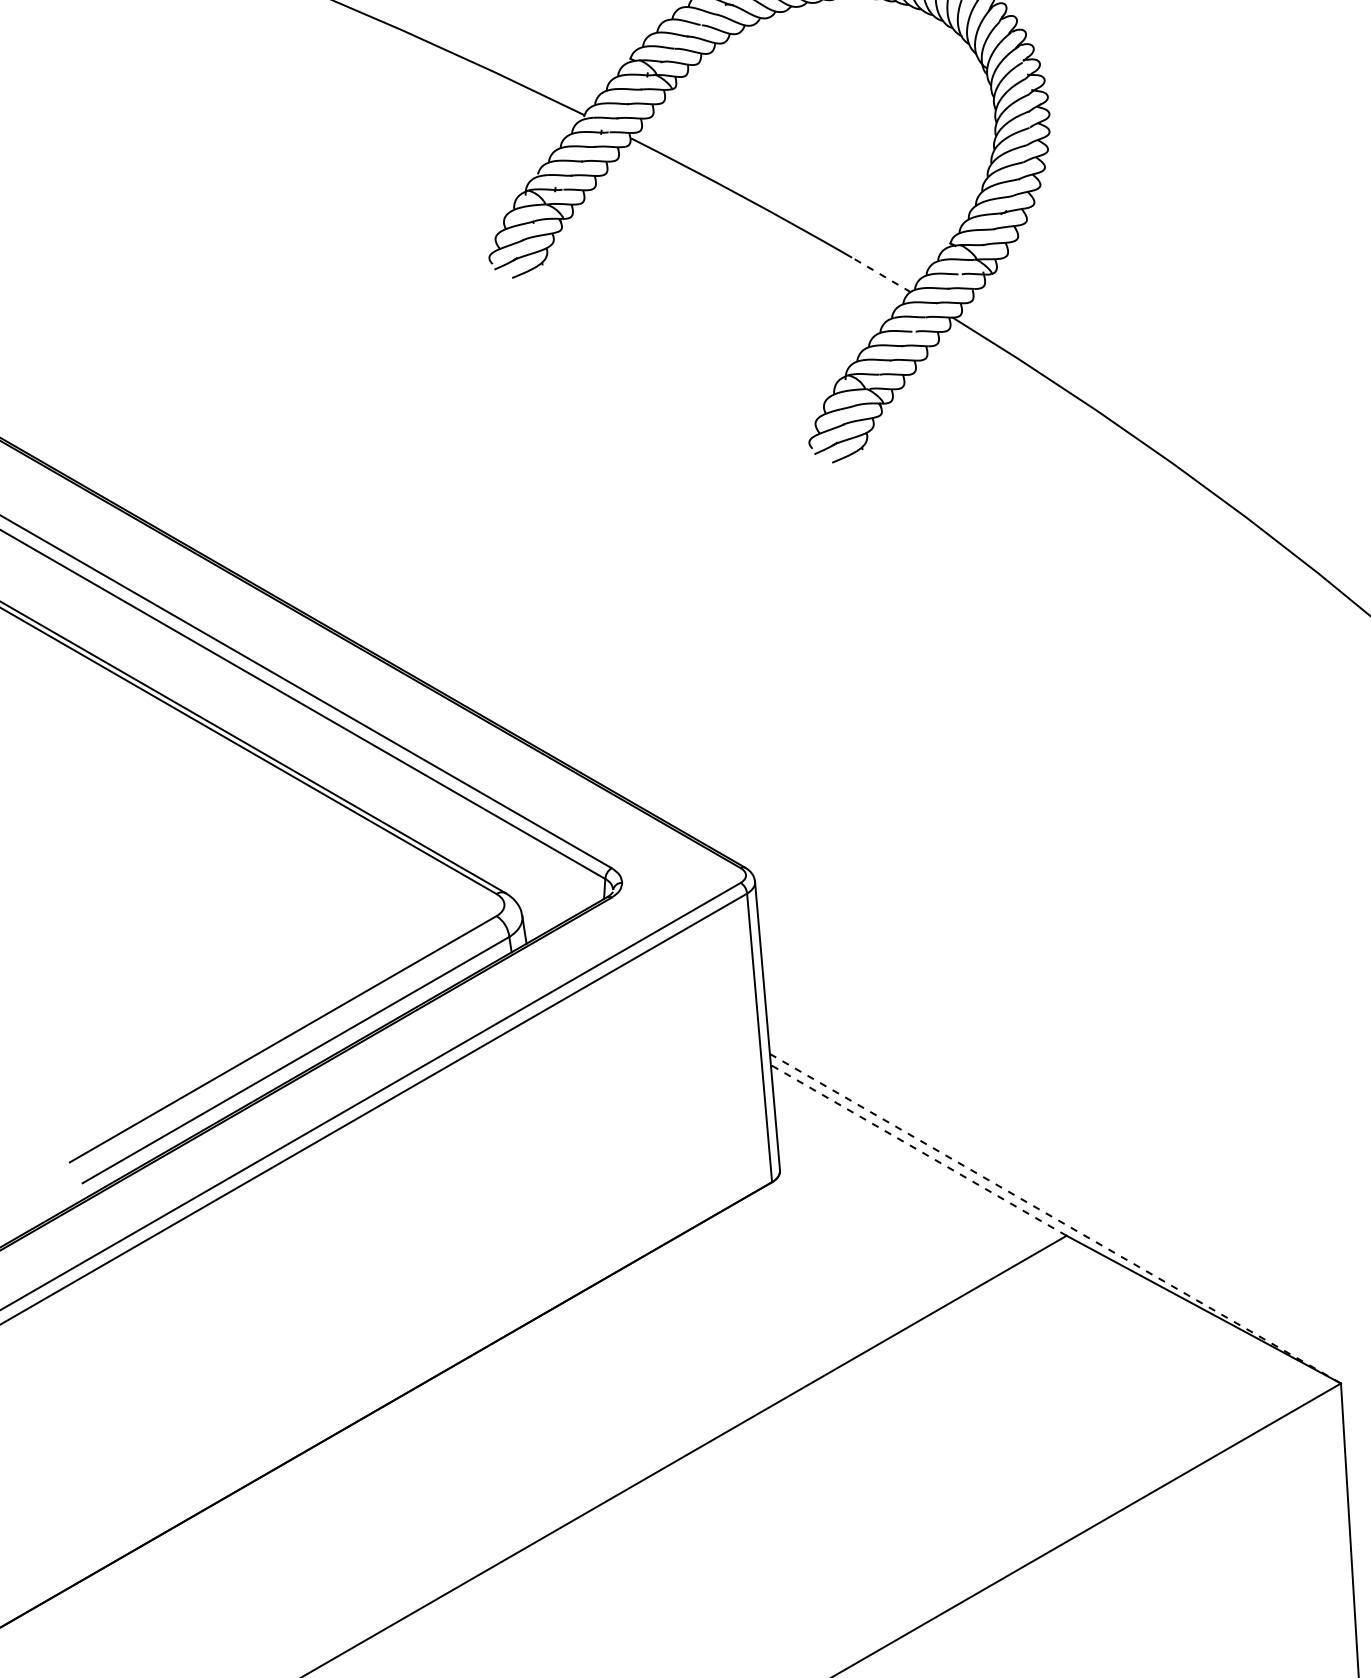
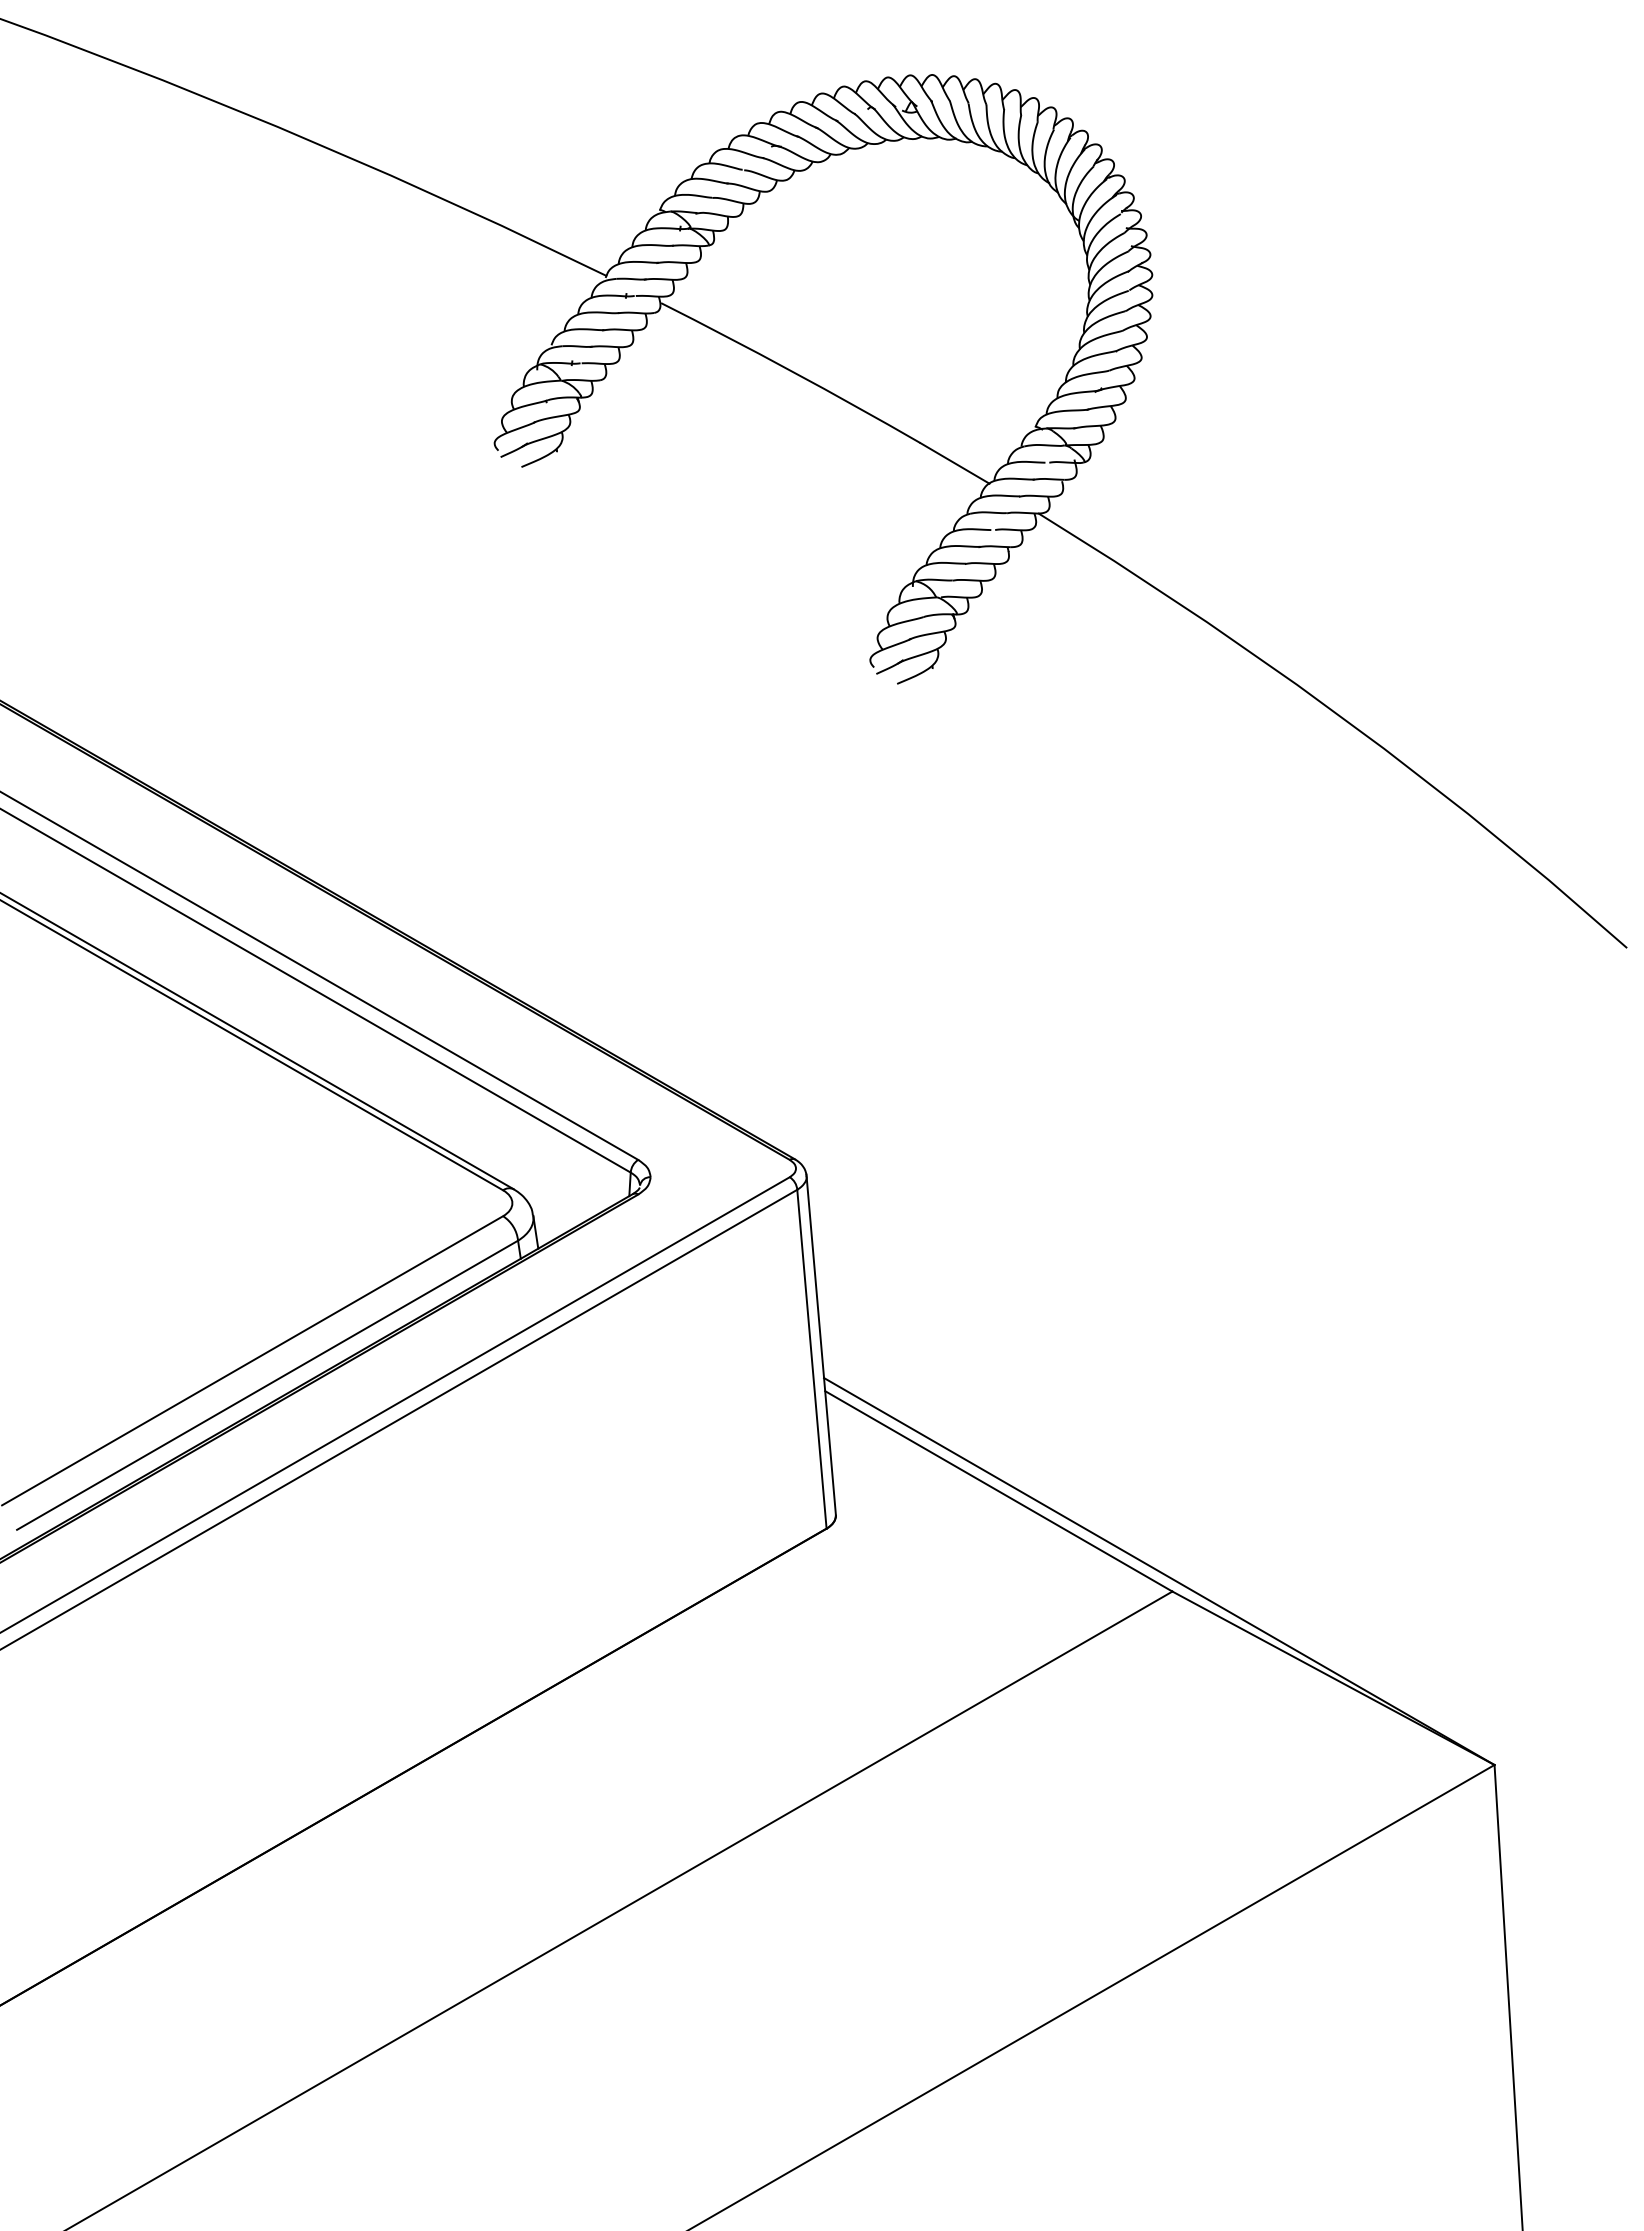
line: (881, 275) -> (954, 463), dashed -> solid
line: (918, 1150) -> (998, 1491), dashed -> solid
line: (1055, 1218) -> (1159, 1571), dashed -> solid

